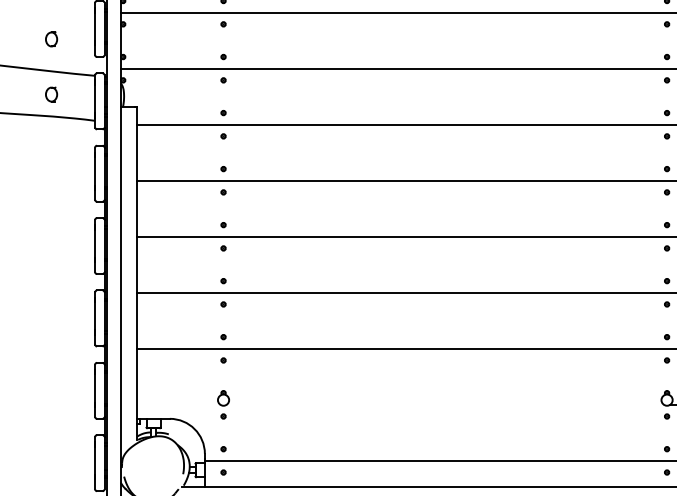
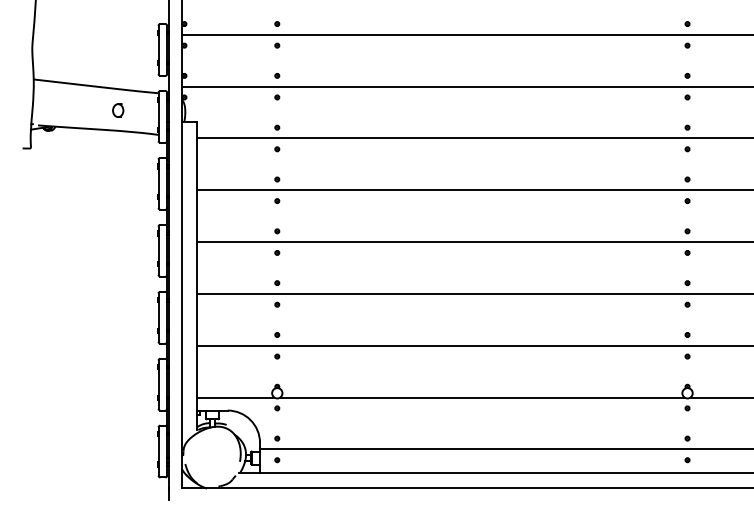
part: (51, 39) -> (118, 59), removed
line: (178, 404) -> (235, 397), added
line: (445, 404) -> (482, 397), added

